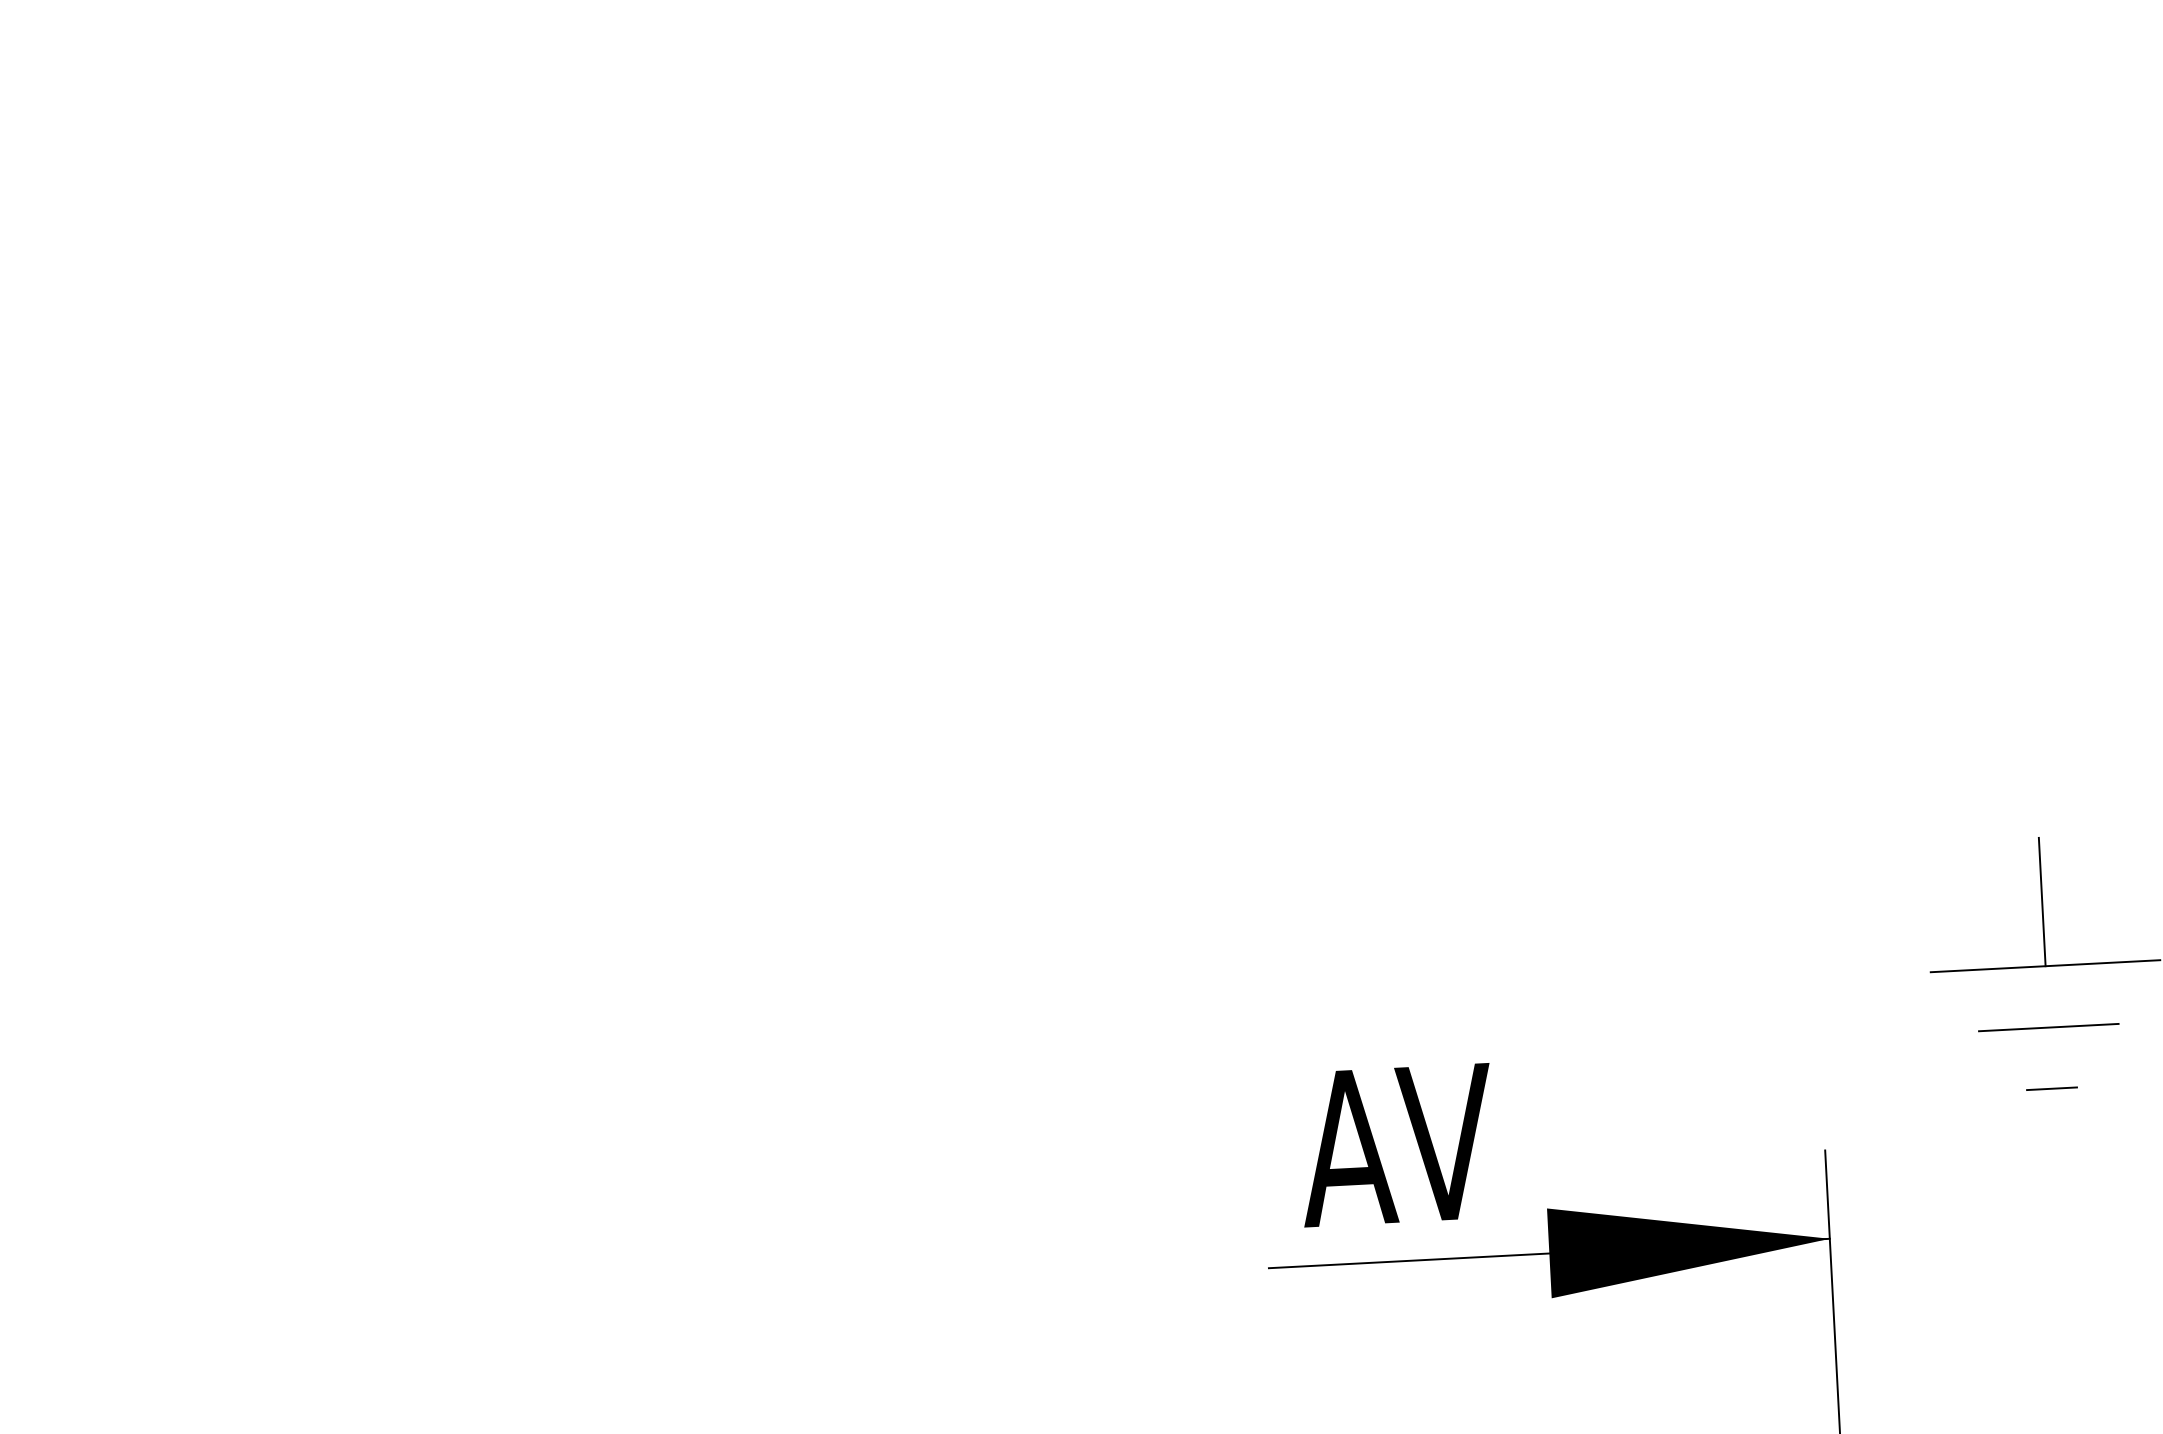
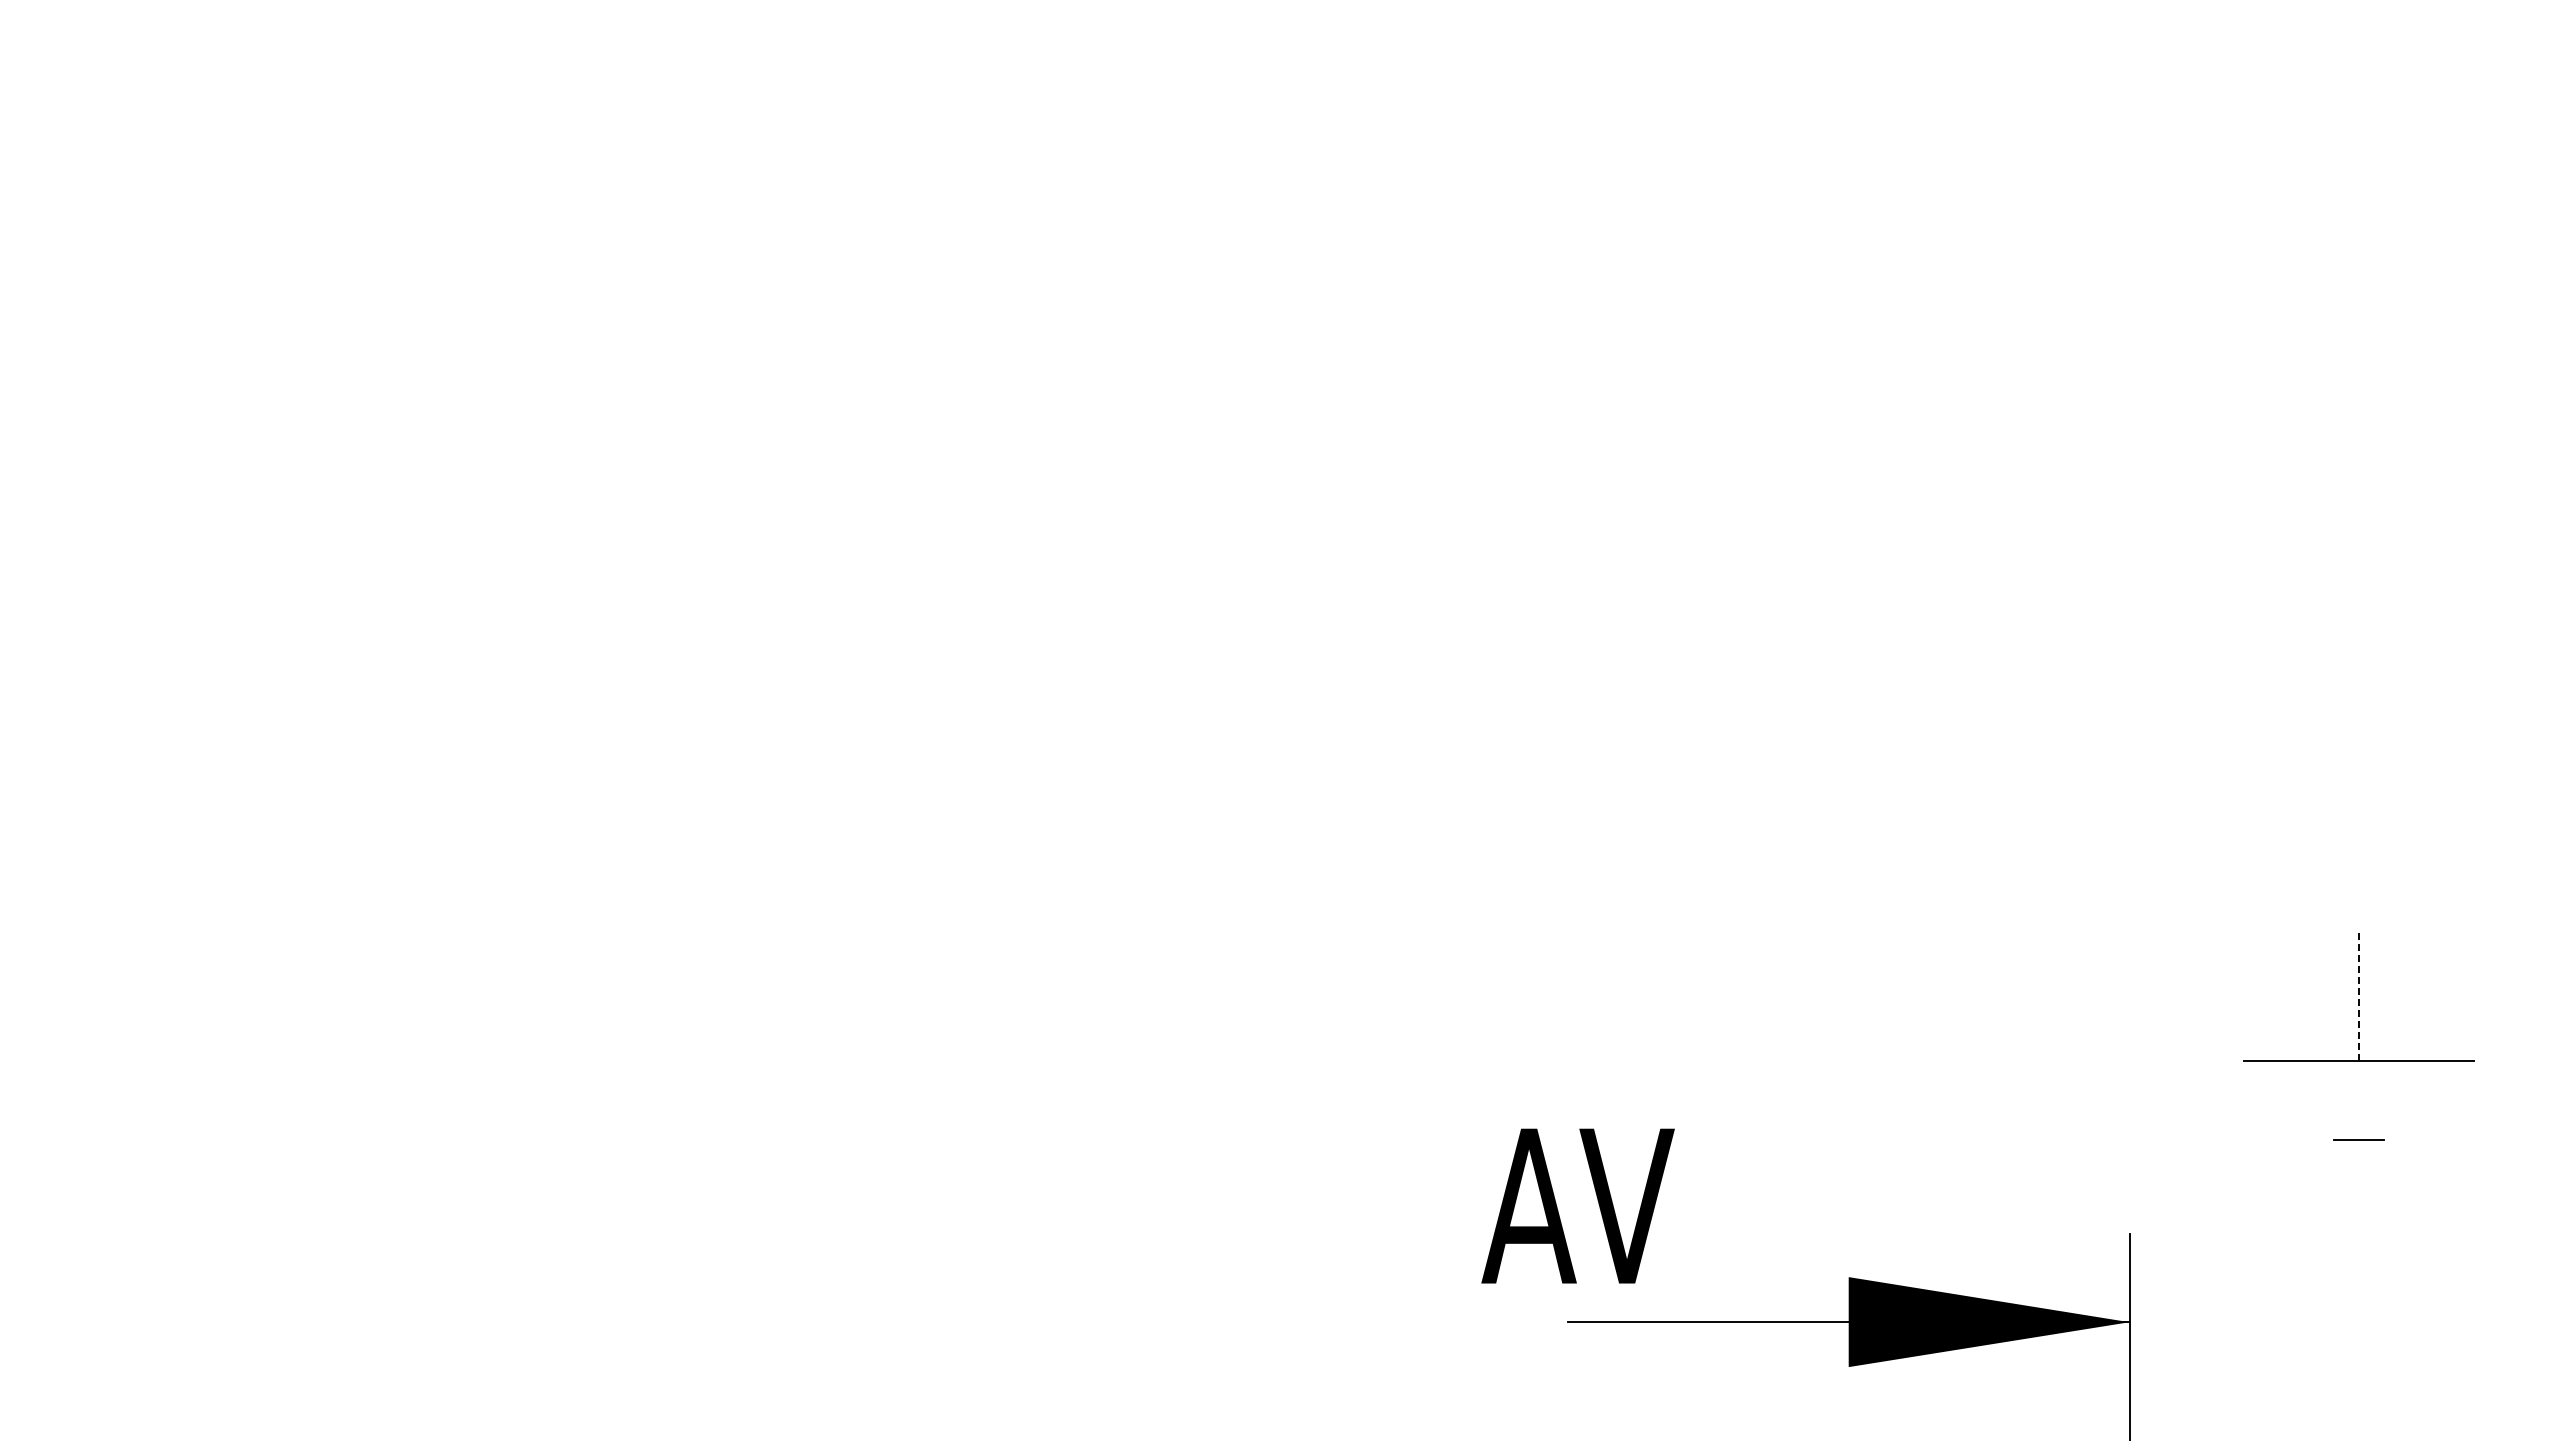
line: (2042, 901) -> (2359, 996), solid -> dashed
line: (2048, 1027) -> (2359, 1122), removed
line: (2051, 1088) -> (2358, 1139), moved
text: (1396, 1144) -> (1577, 1205), moved

